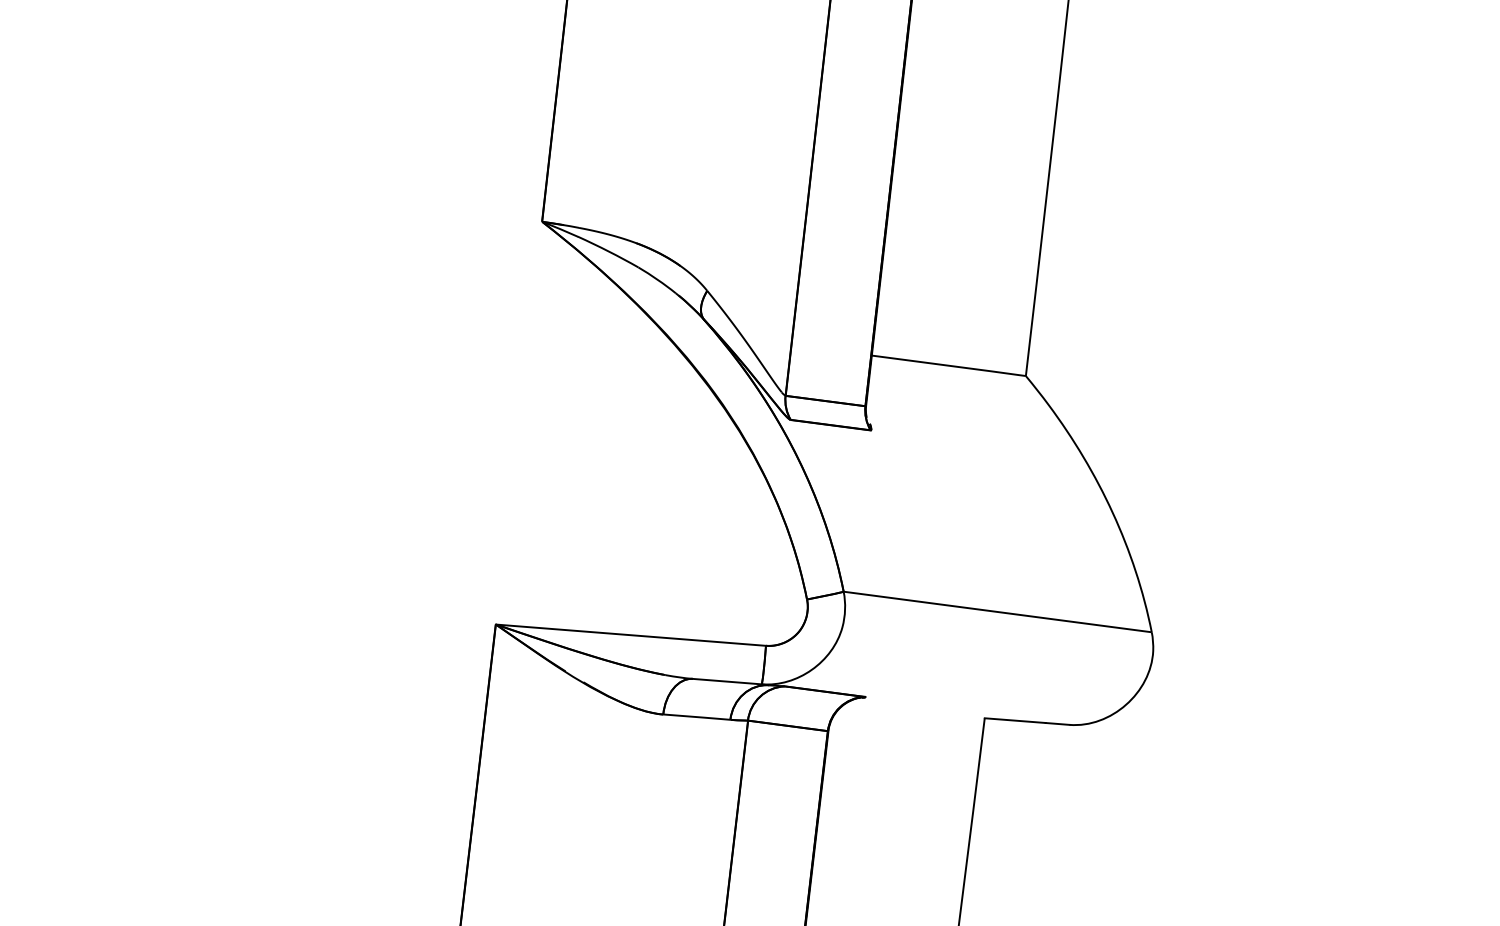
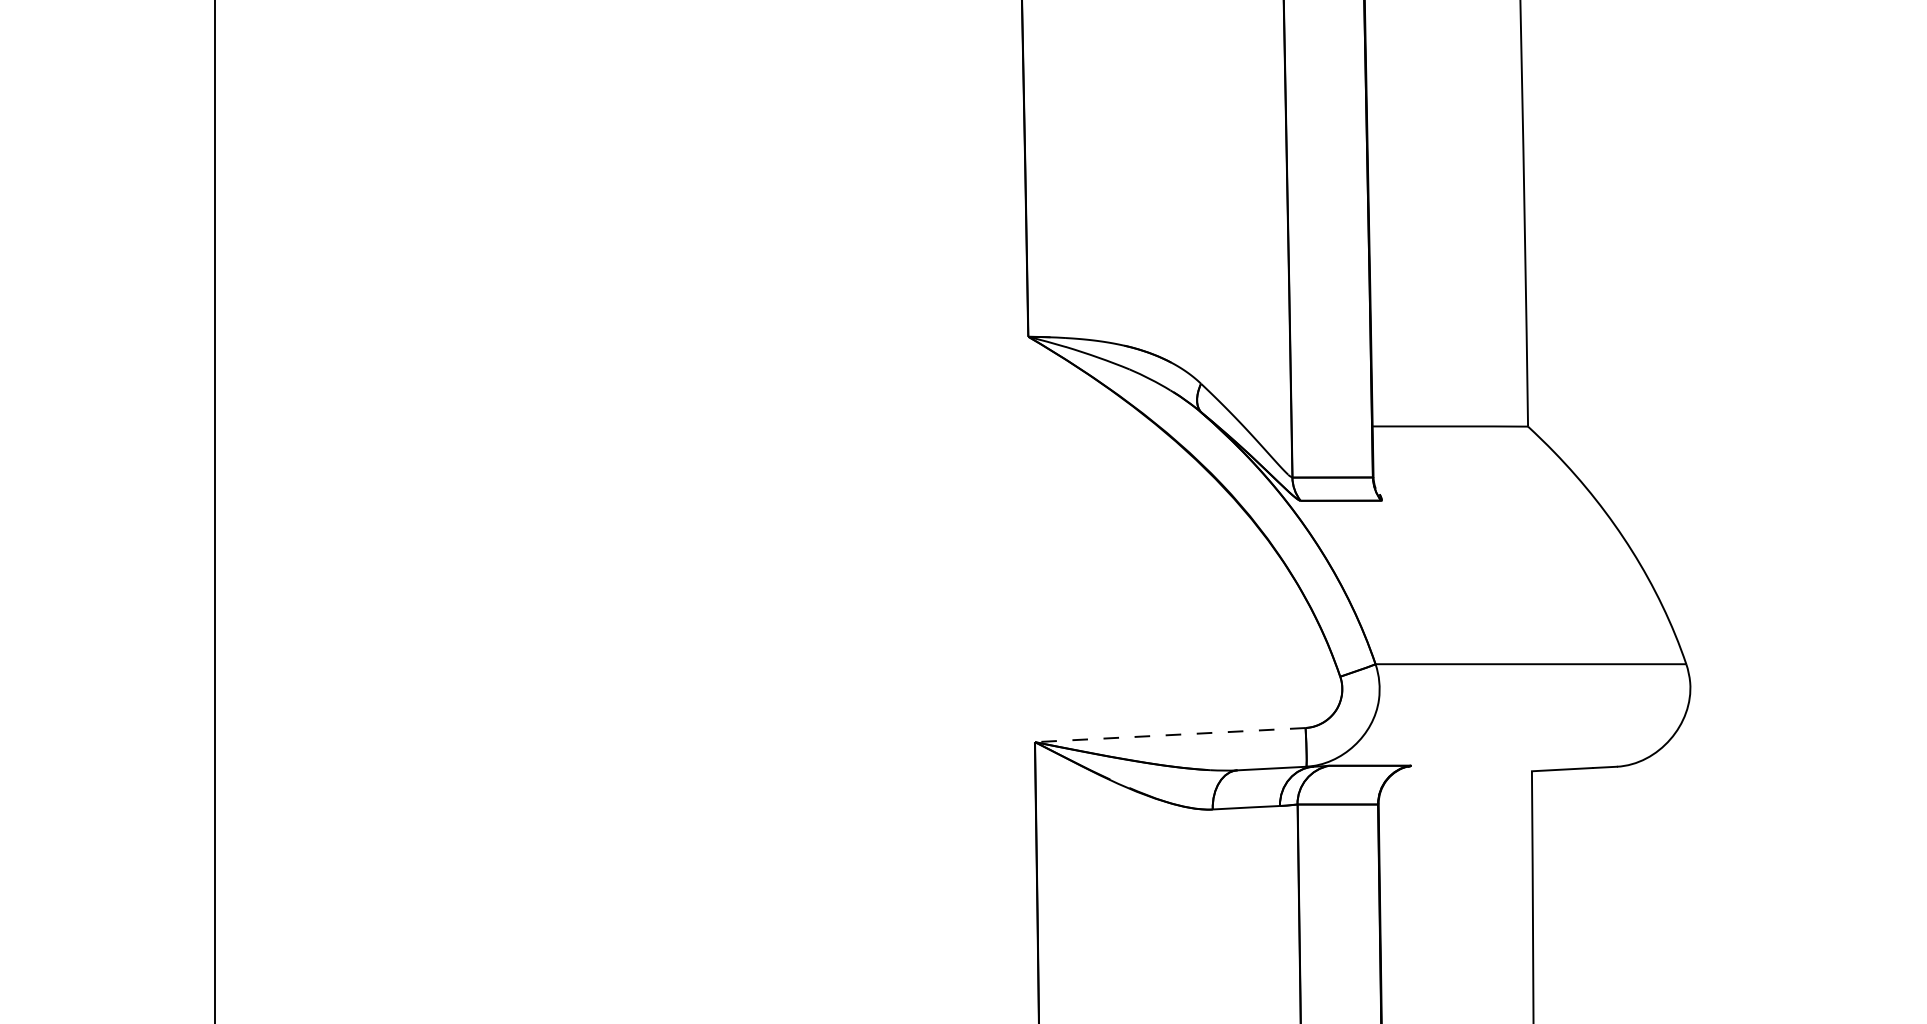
line: (630, 635) -> (1169, 735), solid -> dashed

